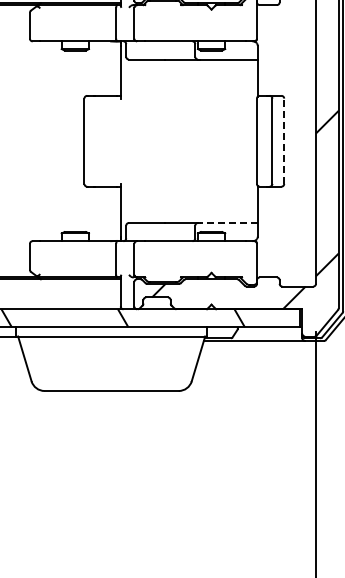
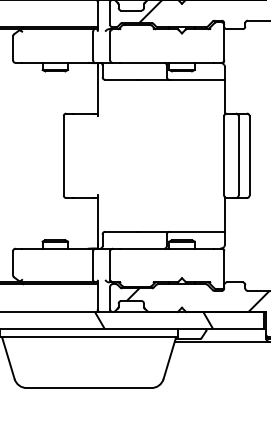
line: (284, 141) -> (249, 156), dashed -> solid
line: (228, 223) -> (197, 232), dashed -> solid

